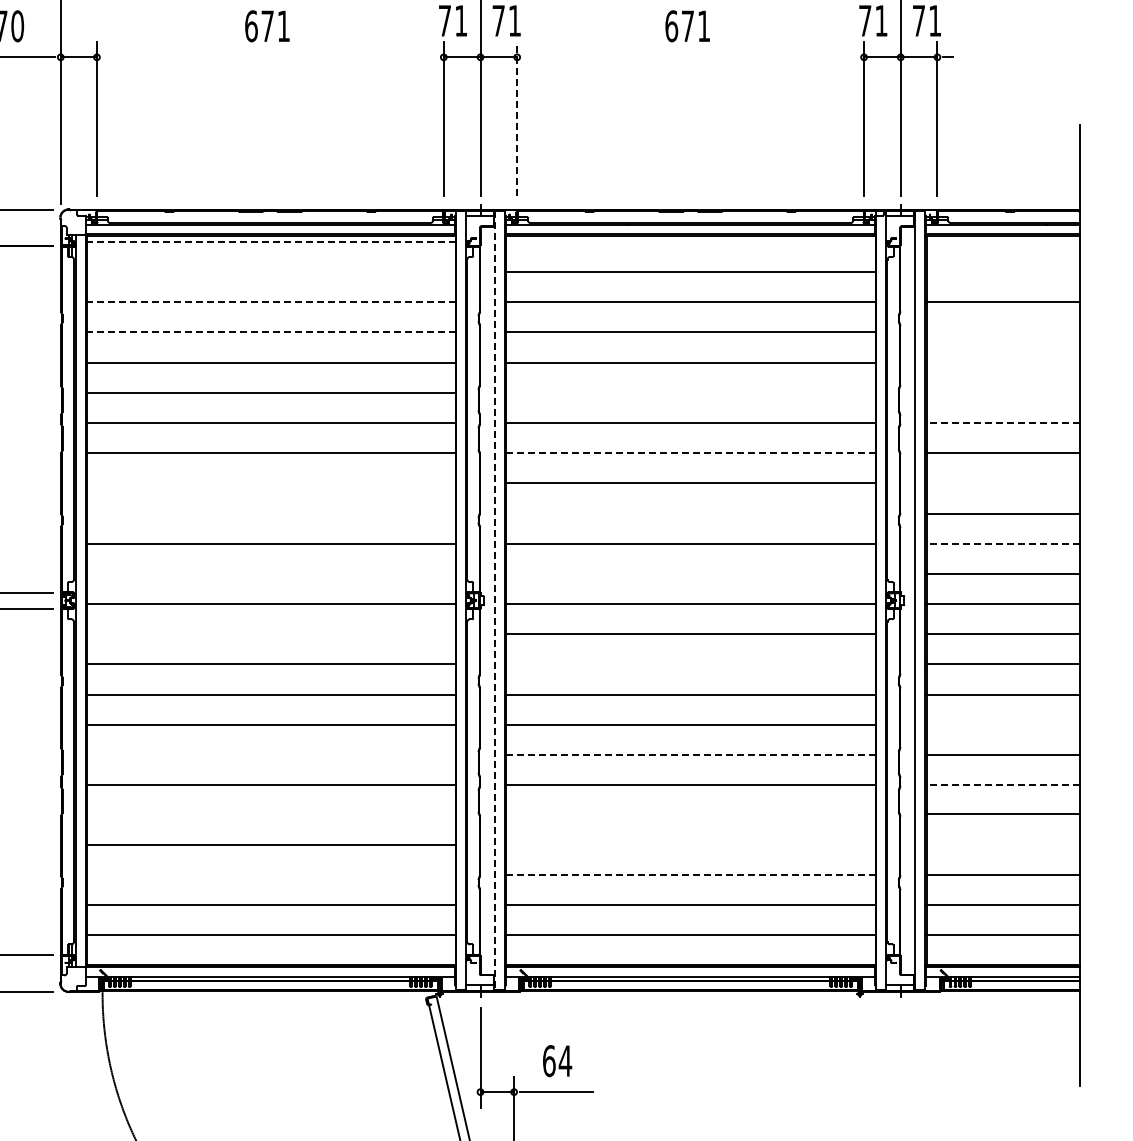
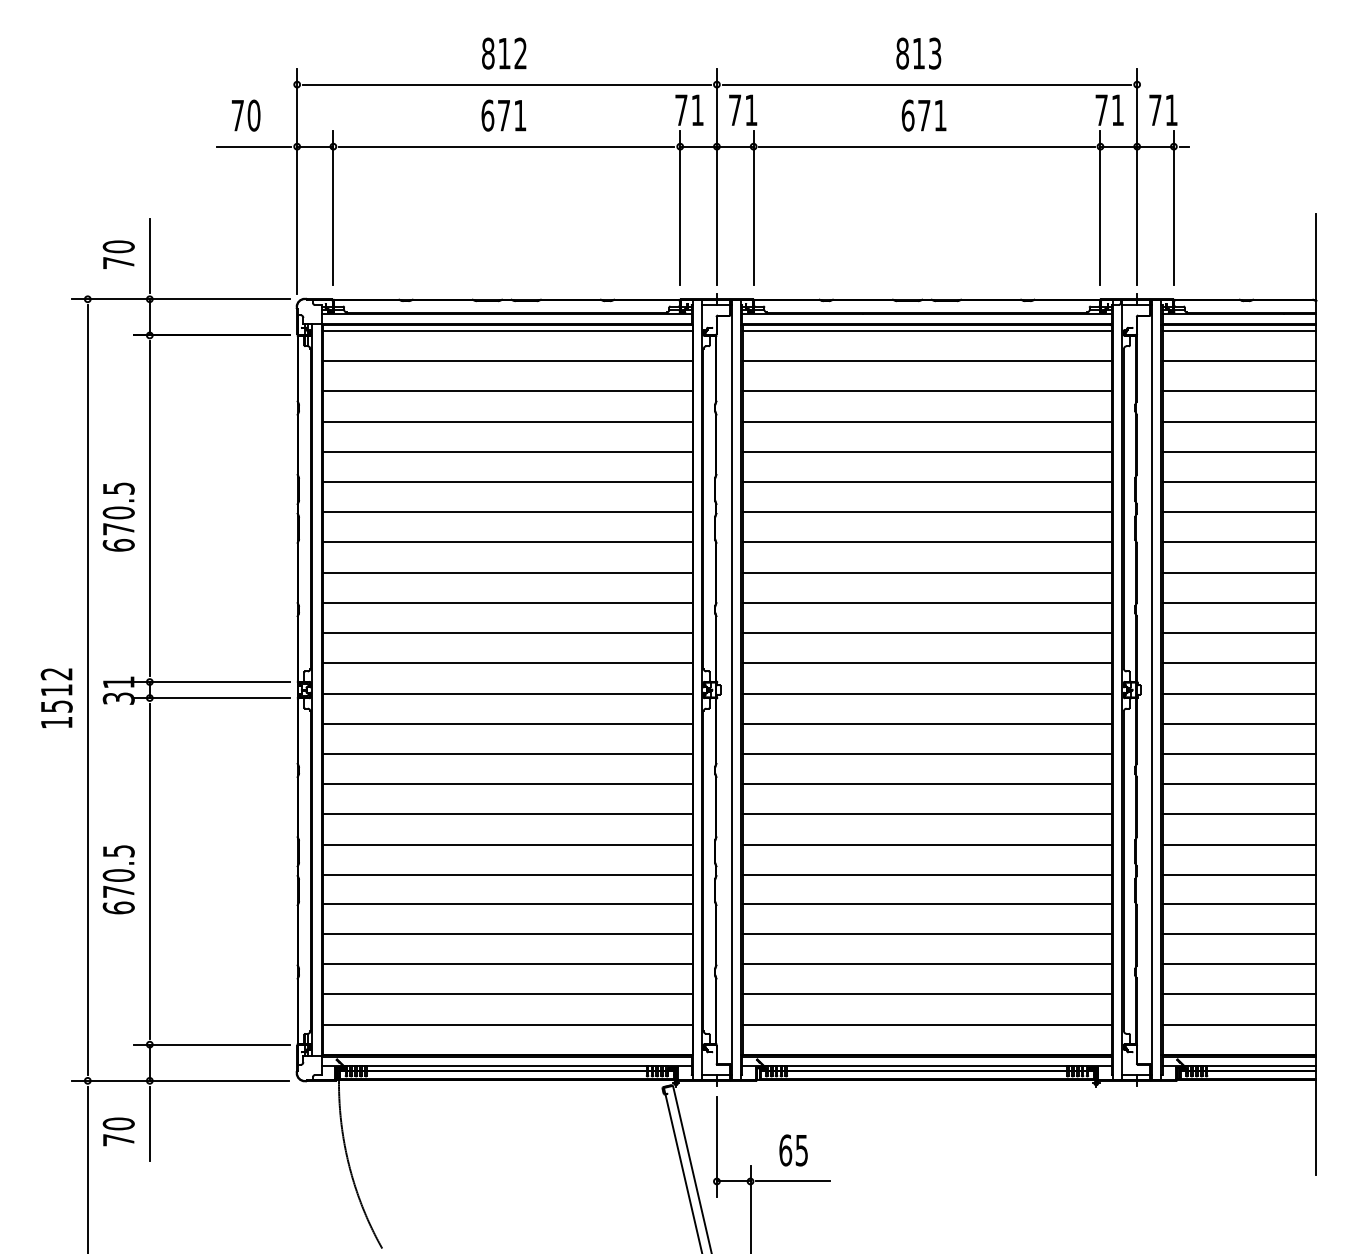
line: (270, 57) -> (506, 146), added
line: (690, 57) -> (926, 146), added
line: (517, 119) -> (753, 208), dashed -> solid
line: (271, 241) -> (507, 330), dashed -> solid
line: (691, 241) -> (927, 330), added
line: (1003, 241) -> (1239, 330), added
line: (271, 272) -> (507, 361), added
line: (1003, 272) -> (1239, 361), added
line: (271, 302) -> (507, 391), dashed -> solid
line: (271, 332) -> (507, 421), dashed -> solid
line: (1003, 332) -> (1239, 421), added
line: (1003, 362) -> (1239, 451), added
line: (691, 393) -> (927, 482), added
line: (1003, 393) -> (1239, 482), added
line: (1003, 423) -> (1239, 512), dashed -> solid
line: (691, 453) -> (927, 542), dashed -> solid
line: (271, 483) -> (507, 572), added
line: (1003, 483) -> (1239, 572), added
line: (271, 513) -> (507, 602), added
line: (691, 513) -> (927, 602), added
line: (1003, 544) -> (1239, 633), dashed -> solid
line: (271, 574) -> (507, 663), added
line: (691, 574) -> (927, 663), added
line: (495, 601) -> (731, 690), dashed -> solid
line: (271, 634) -> (507, 723), added
line: (691, 664) -> (927, 753), added
line: (1003, 725) -> (1239, 814), added
line: (271, 755) -> (507, 844), added
line: (691, 755) -> (927, 844), dashed -> solid
line: (1003, 785) -> (1239, 874), dashed -> solid
line: (271, 814) -> (507, 903), added
line: (691, 814) -> (927, 903), added
line: (691, 844) -> (927, 933), added
line: (1003, 844) -> (1239, 933), added
line: (271, 875) -> (507, 964), added
line: (691, 875) -> (927, 964), dashed -> solid
text: (565, 1061) -> (801, 1150), 64 -> 65

